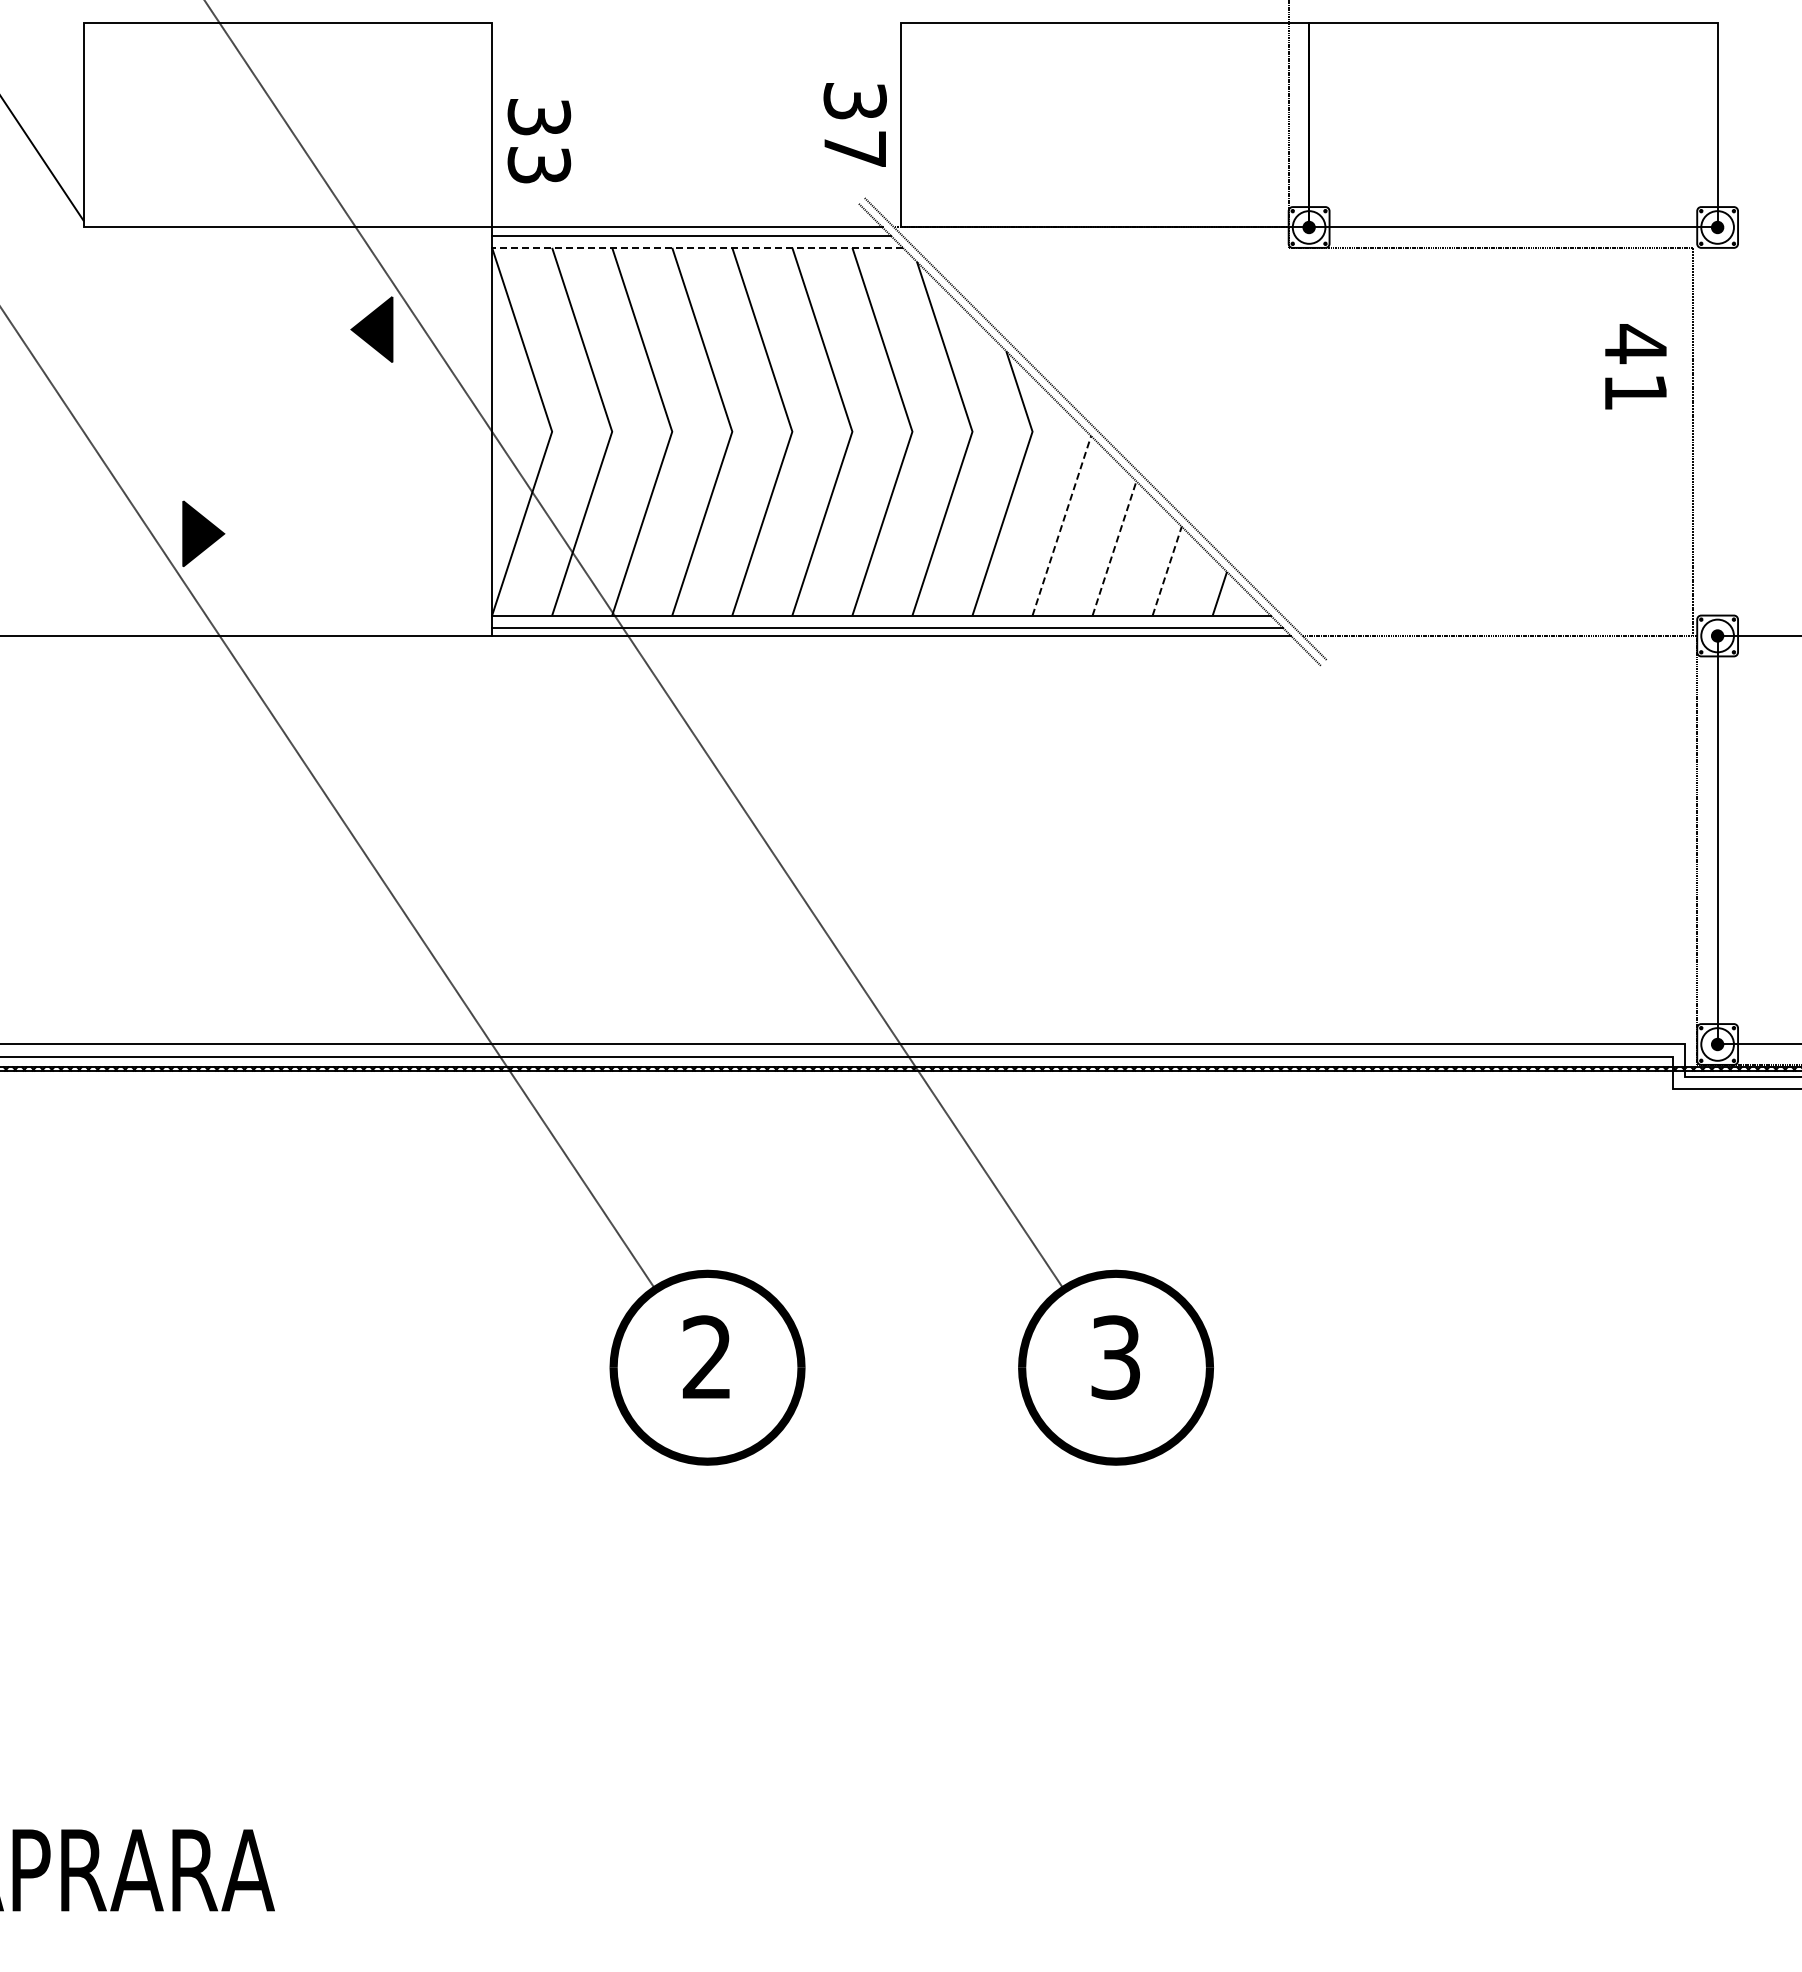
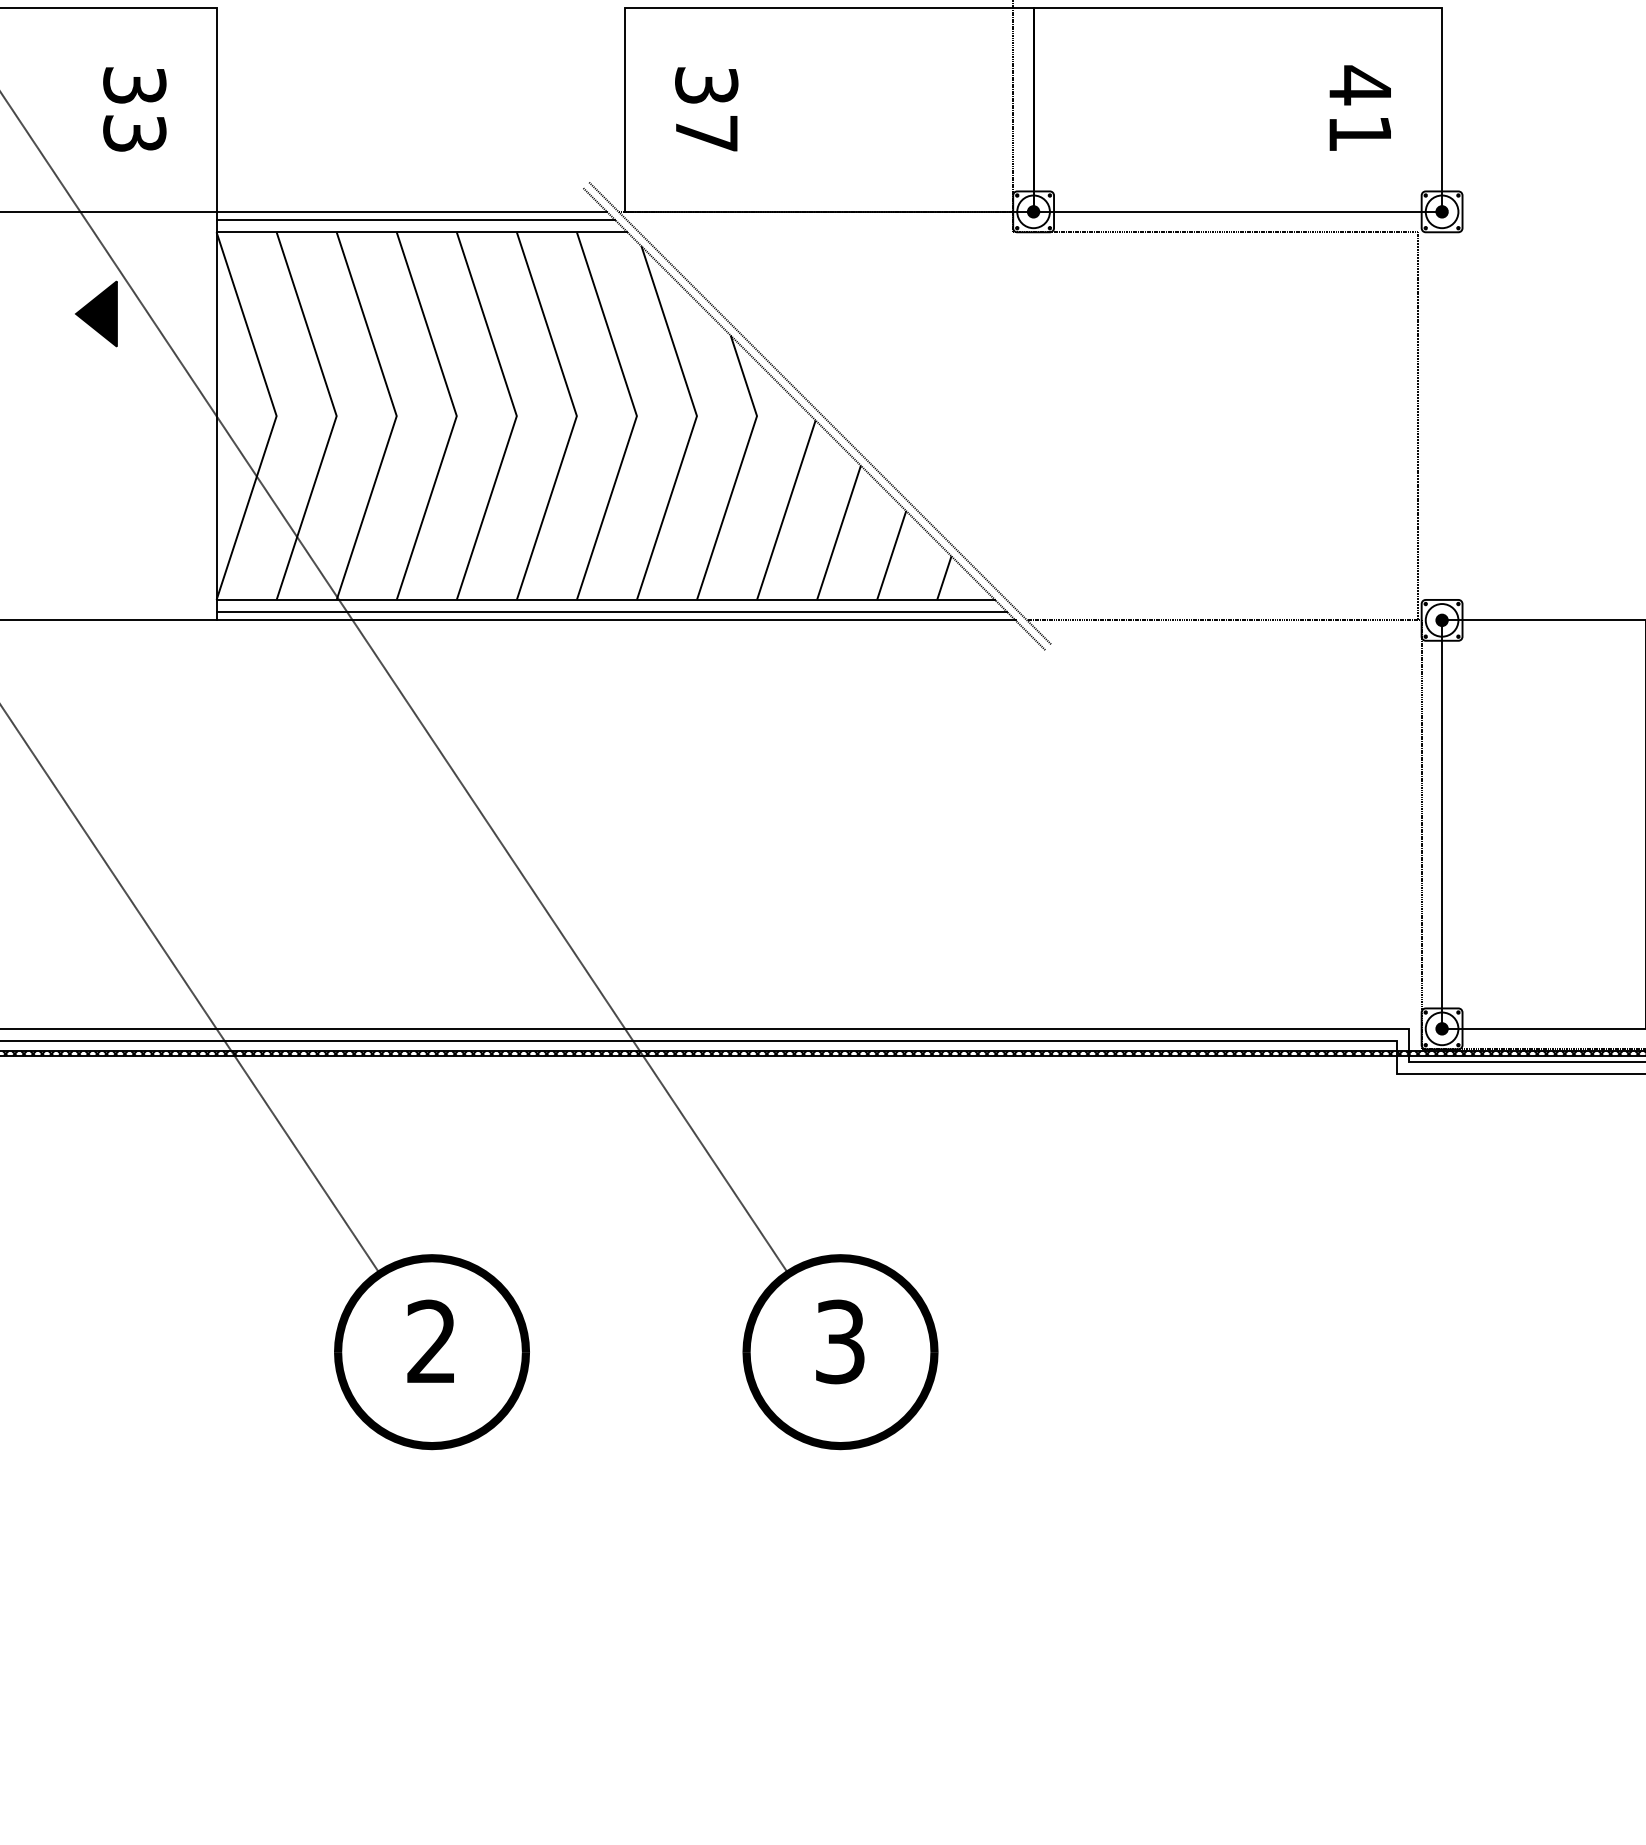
text: (854, 124) -> (705, 108), moved
text: (539, 141) -> (134, 109), moved
line: (697, 247) -> (421, 231), dashed -> solid
text: (1635, 366) -> (1359, 107), moved
line: (1062, 525) -> (786, 509), dashed -> solid
line: (1114, 548) -> (838, 532), dashed -> solid
line: (1167, 571) -> (891, 555), dashed -> solid

